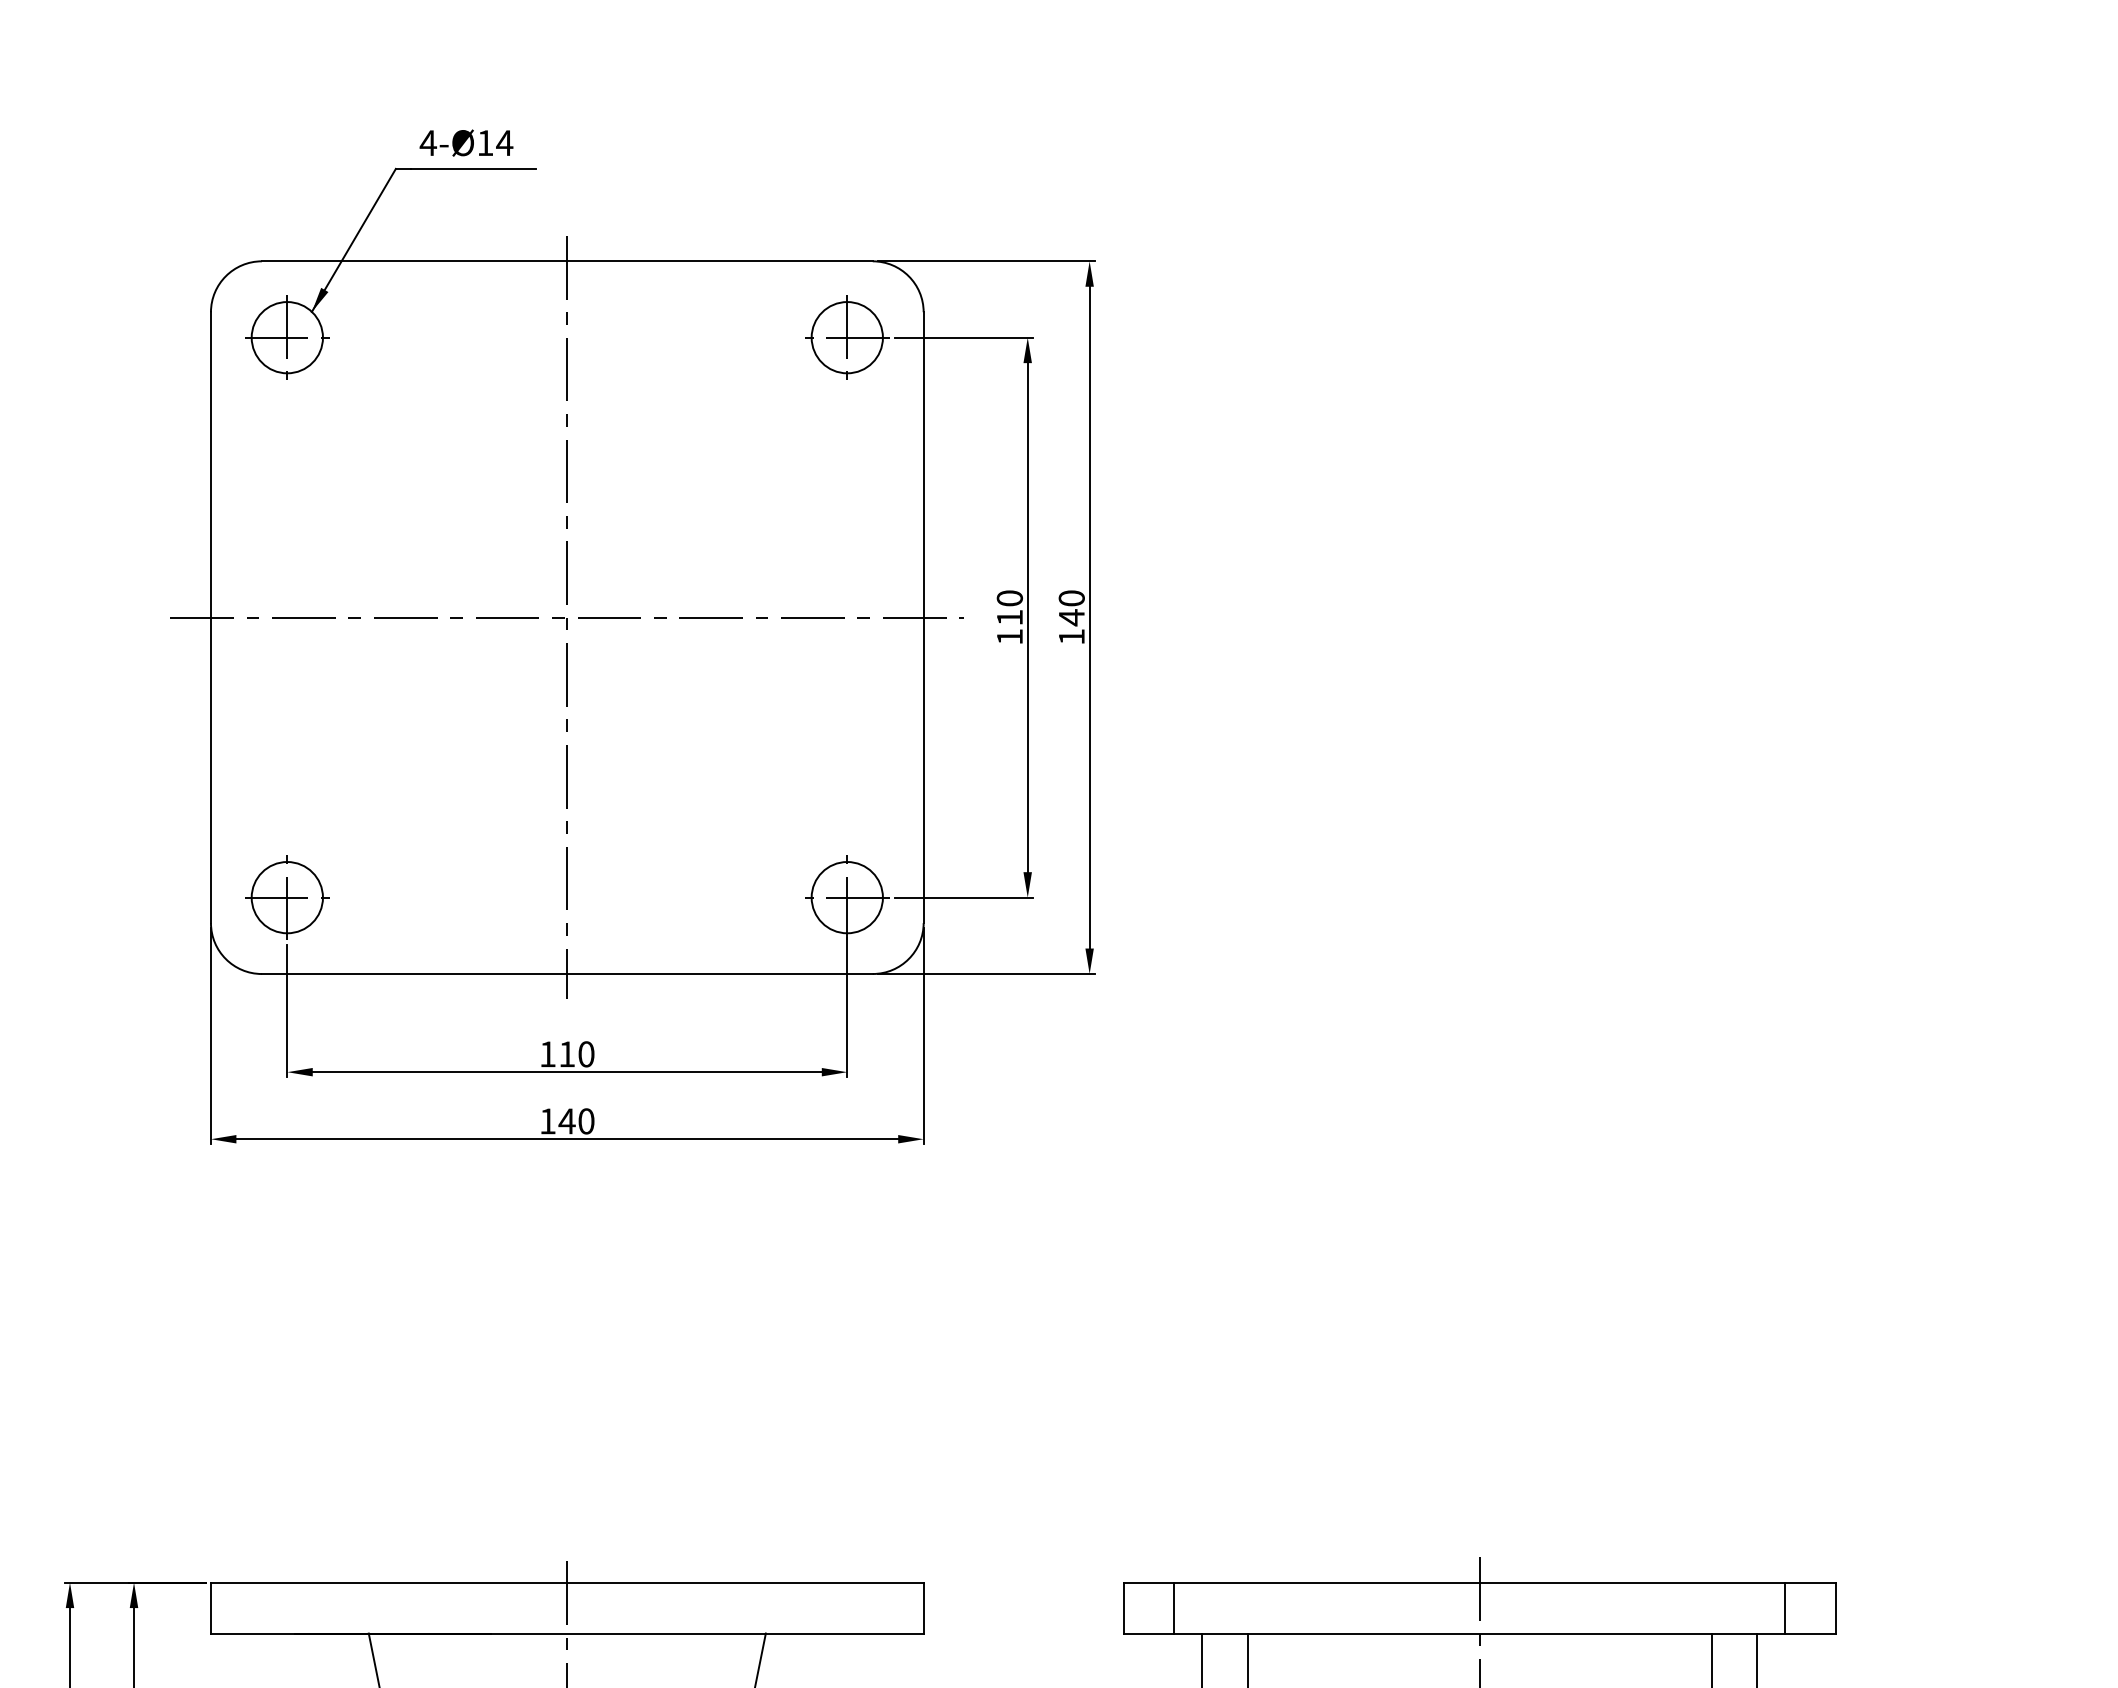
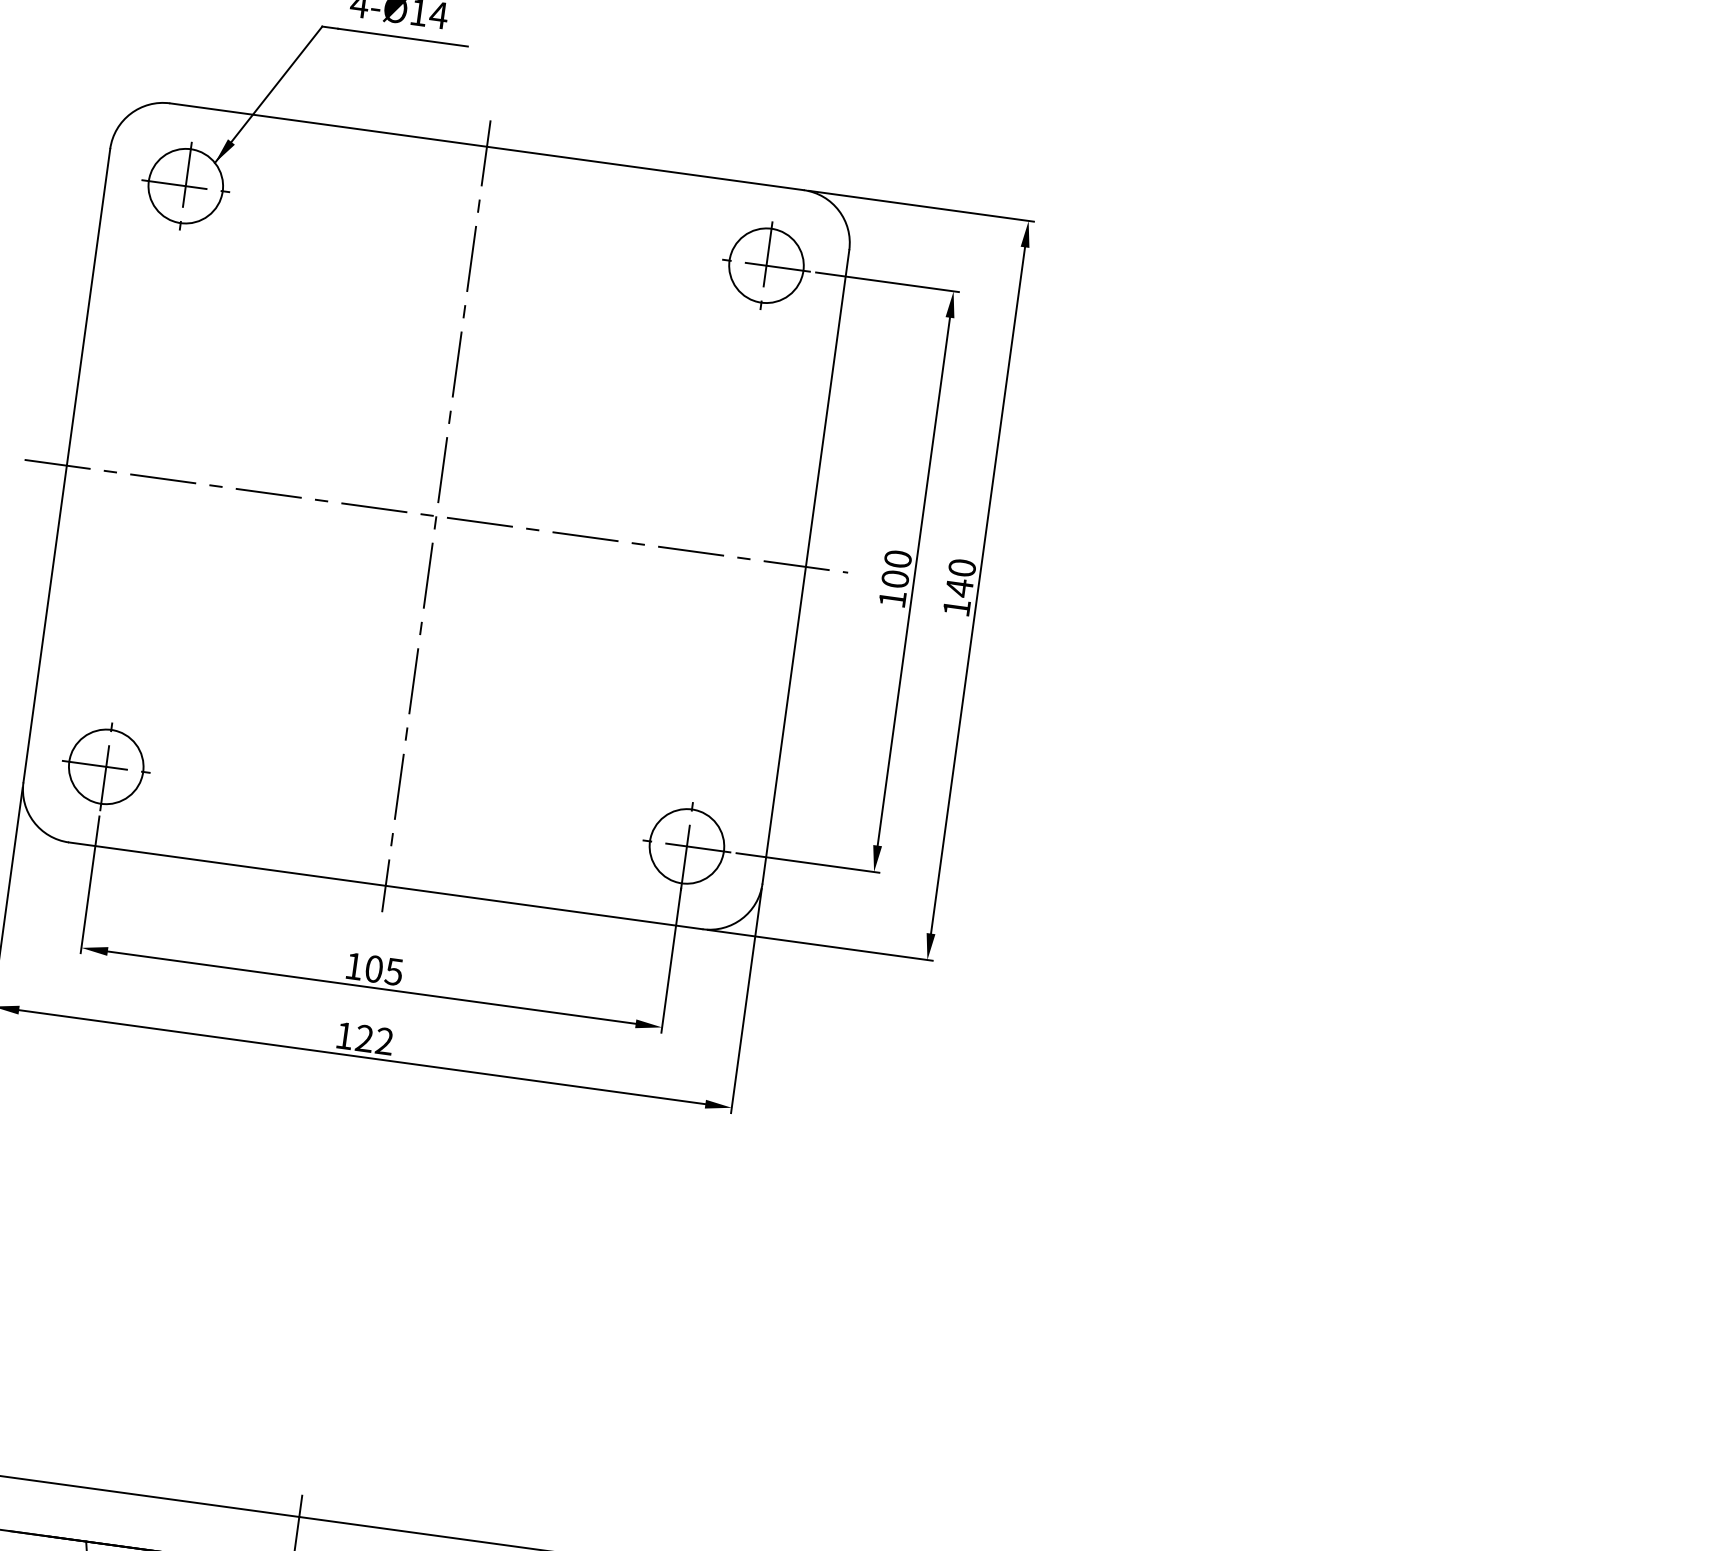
text: (1009, 617) -> (894, 578), 110 -> 100
text: (576, 1054) -> (383, 970), 110 -> 105
text: (576, 1121) -> (374, 1040), 140 -> 122

